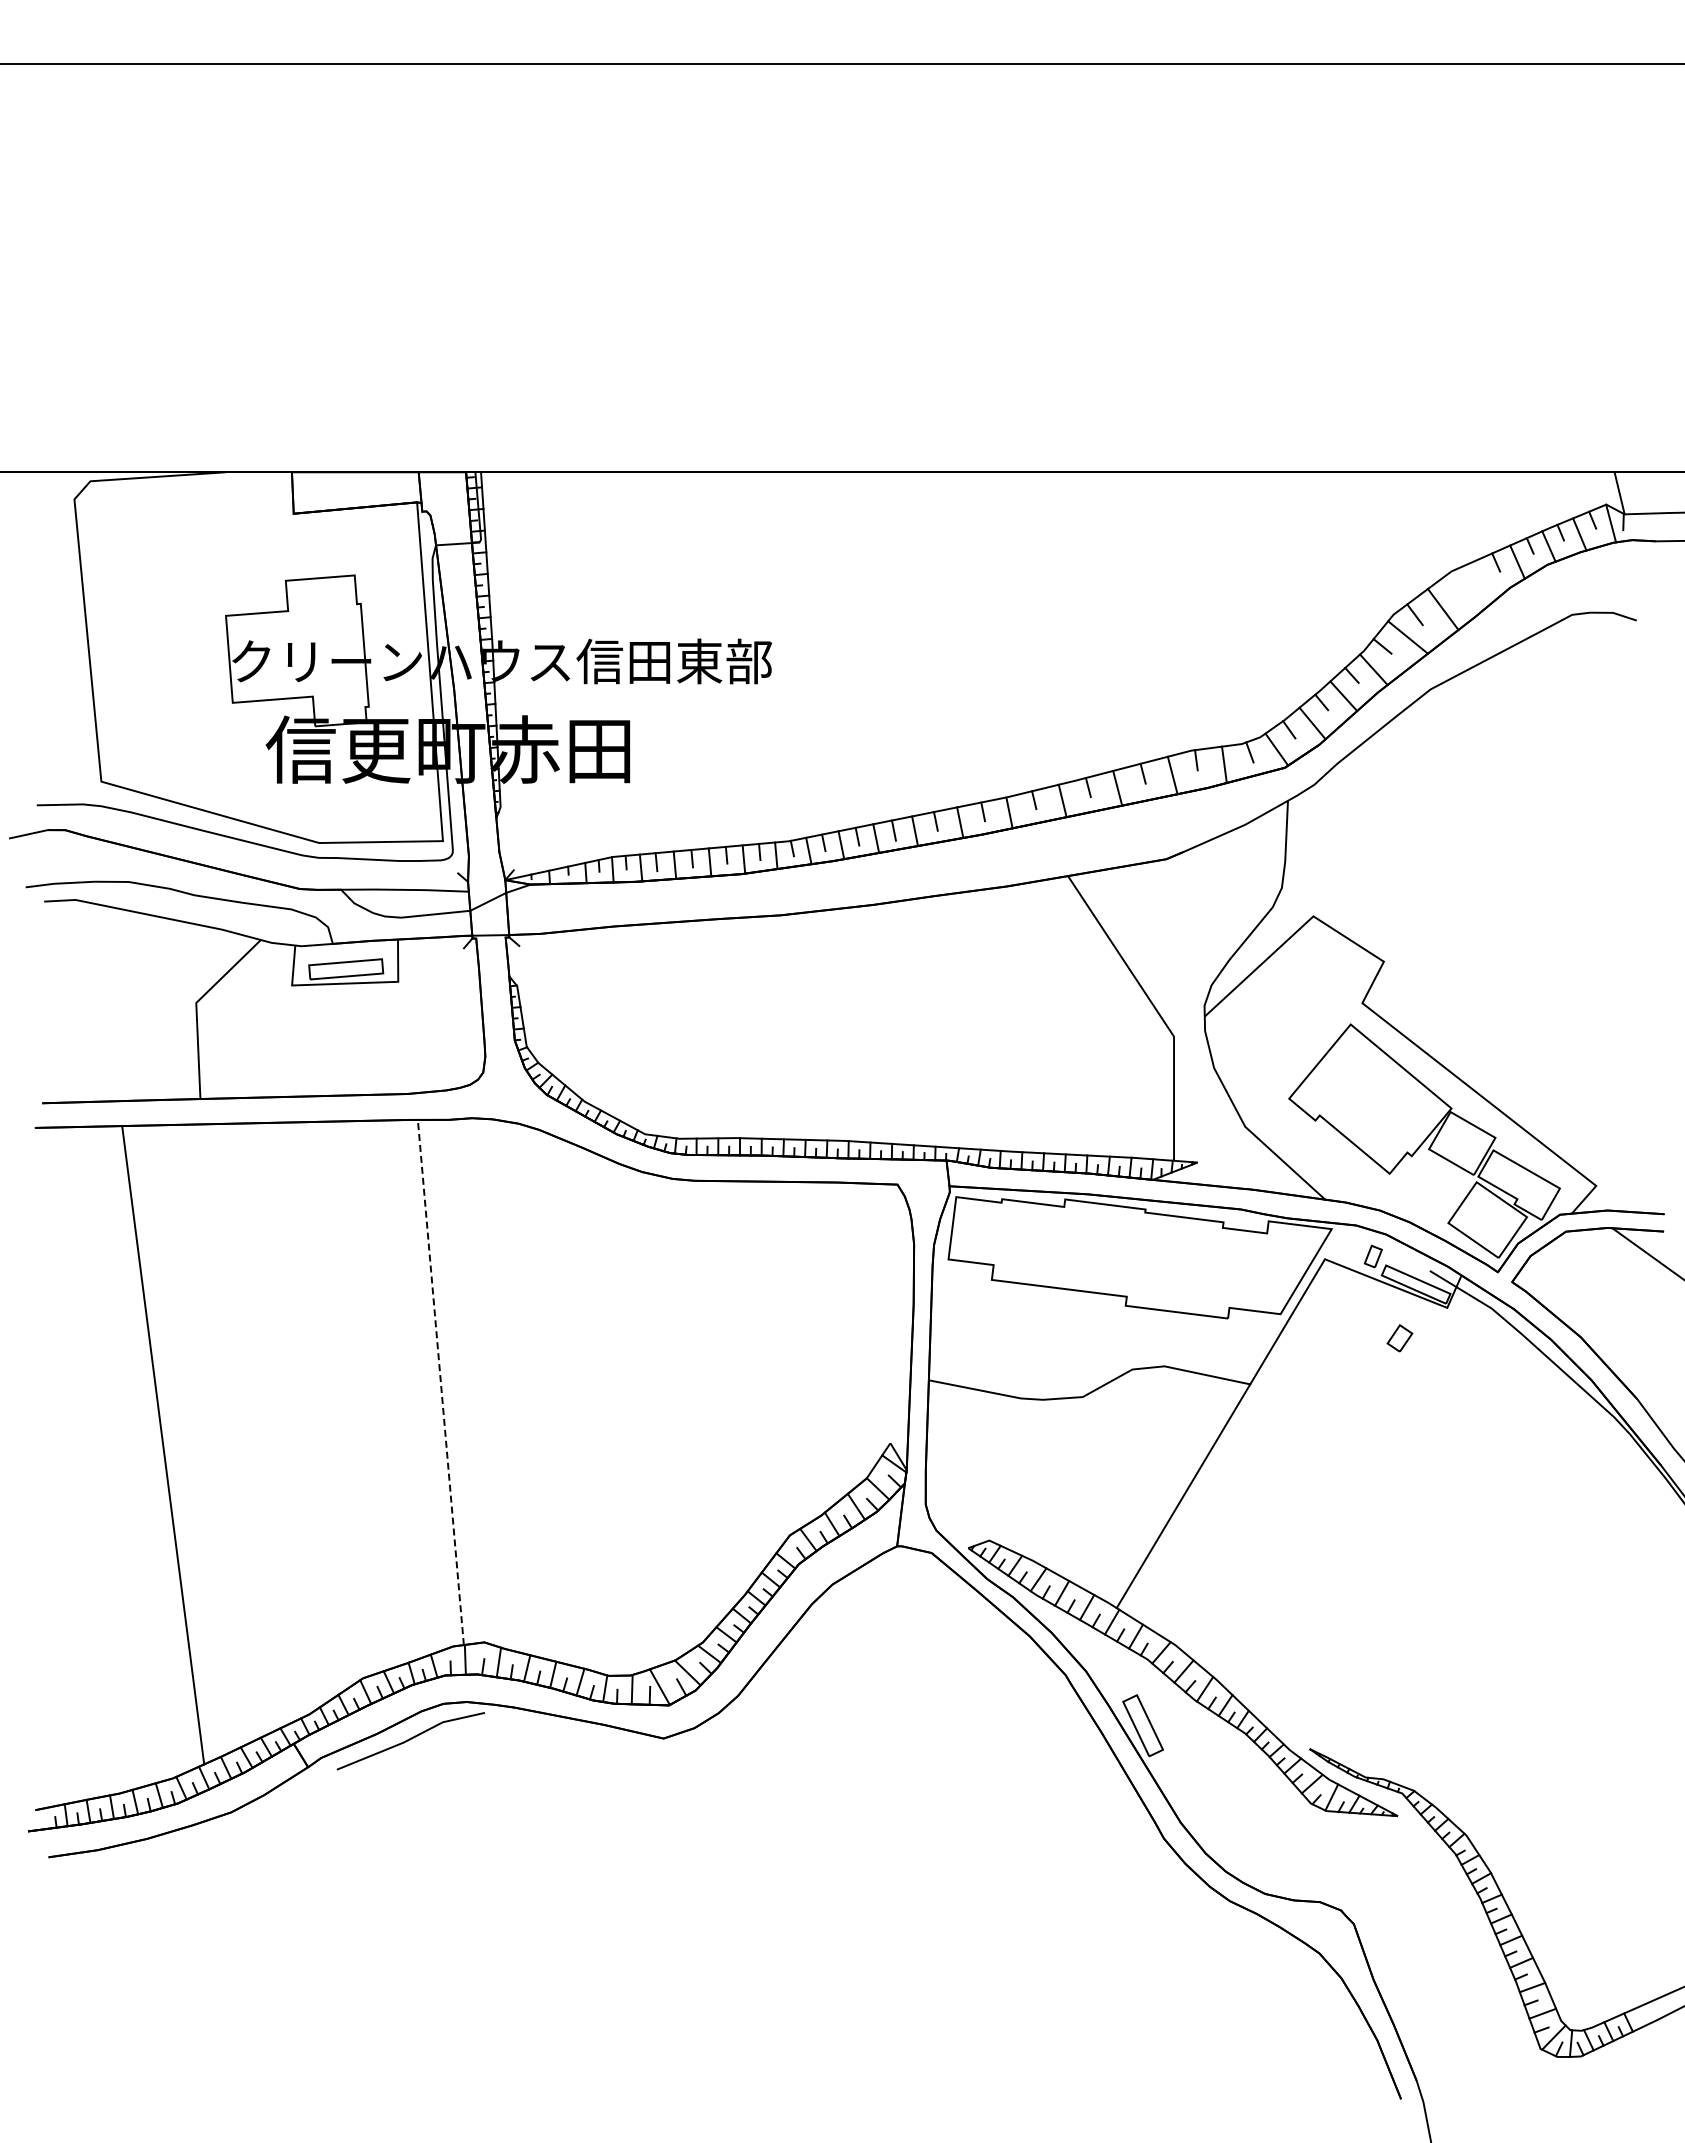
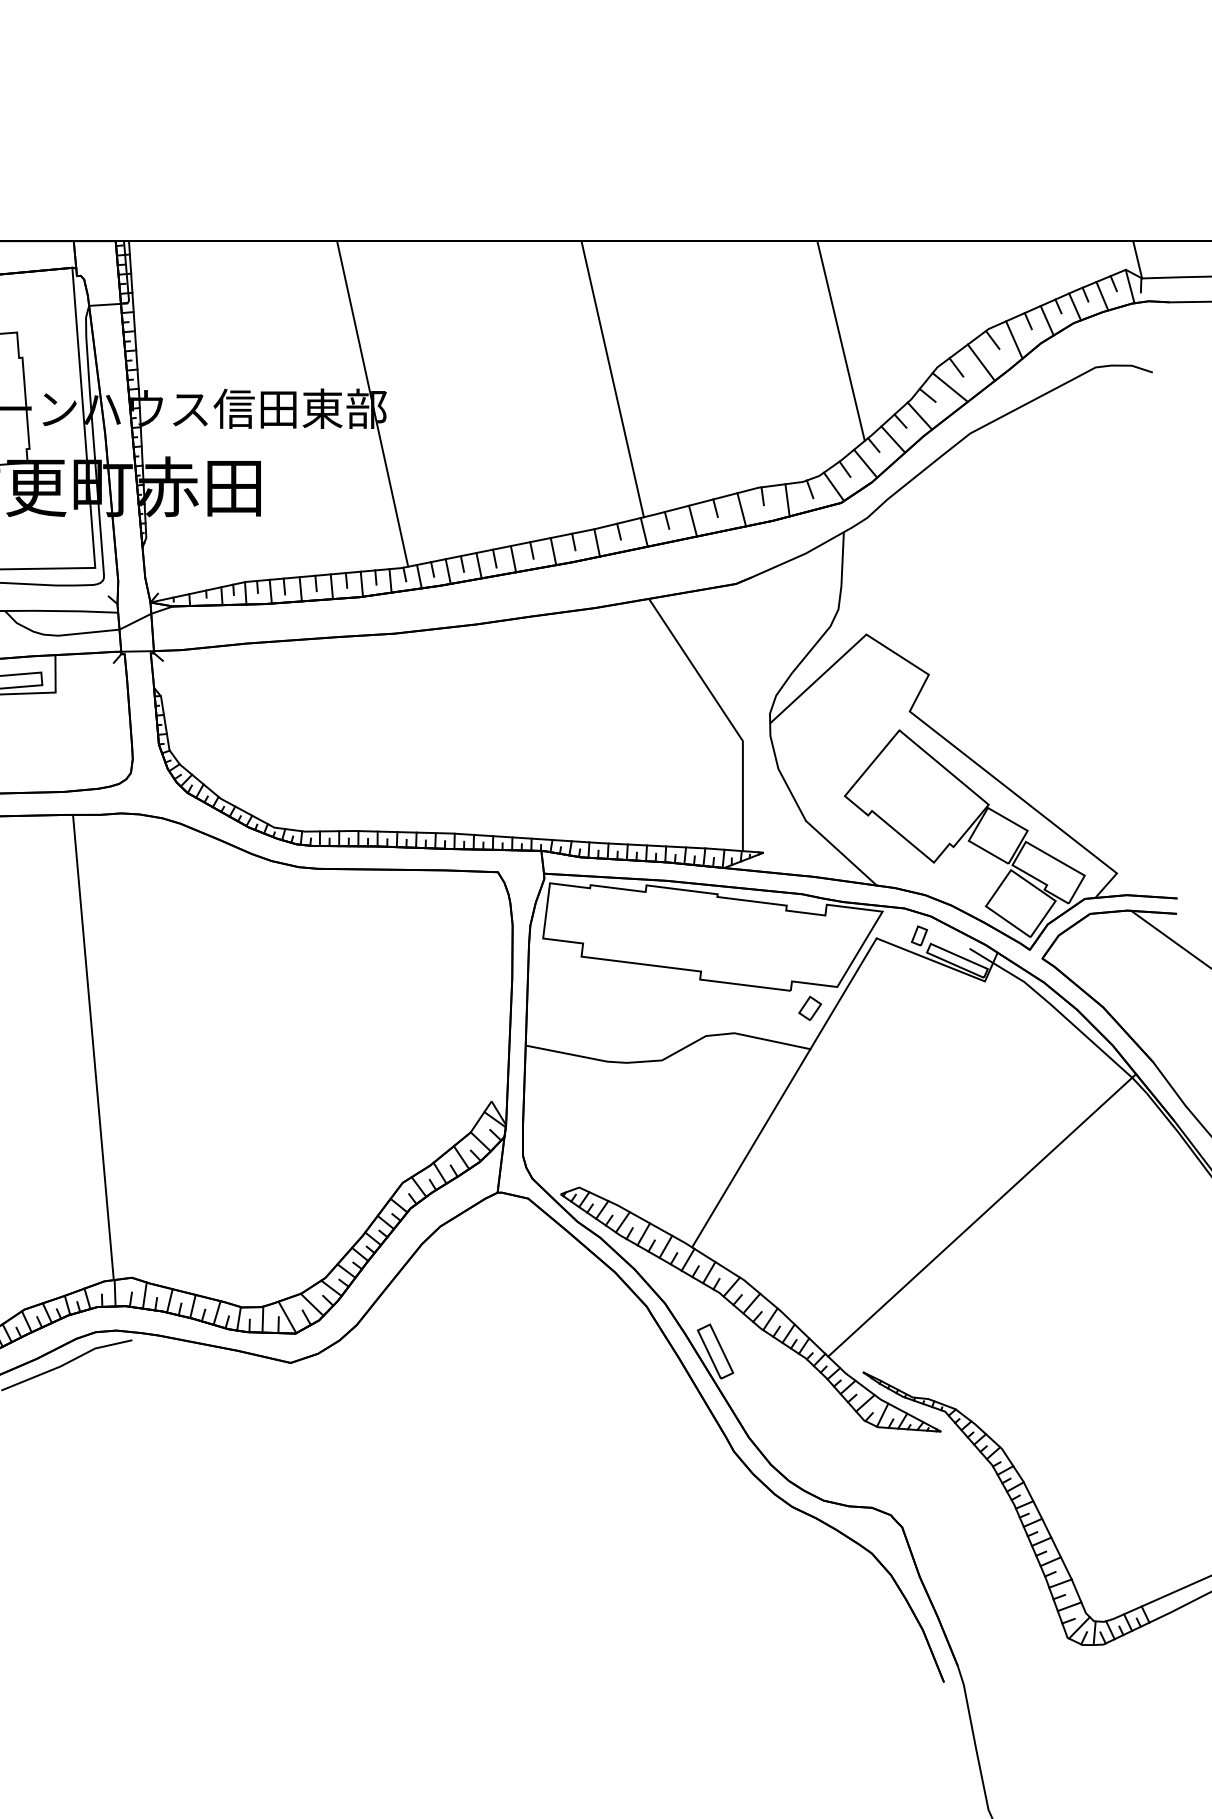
line: (1455, 583) -> (992, 339), added
line: (1480, 583) -> (1014, 339), added
line: (1284, 584) -> (840, 340), added
line: (1026, 627) -> (612, 378), added
line: (755, 655) -> (372, 403), added
part: (1399, 1338) -> (809, 1008), moved
line: (440, 1382) -> (93, 1047), dashed -> solid
line: (1443, 1571) -> (981, 1214), added

